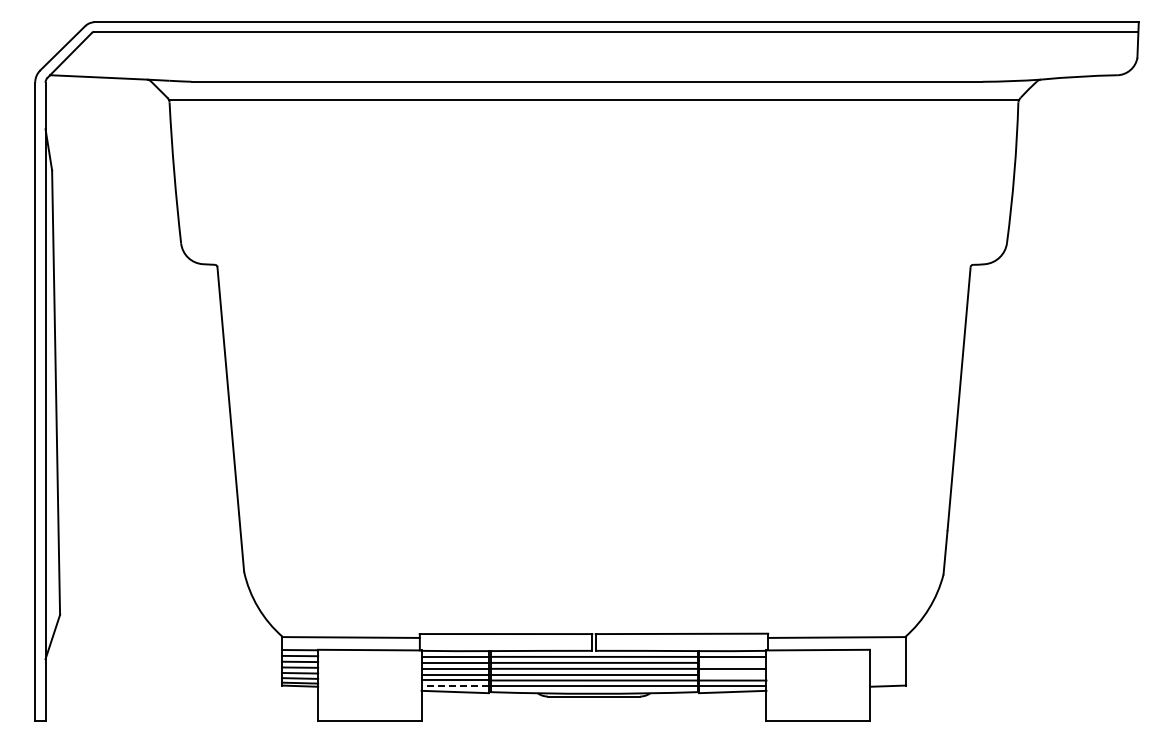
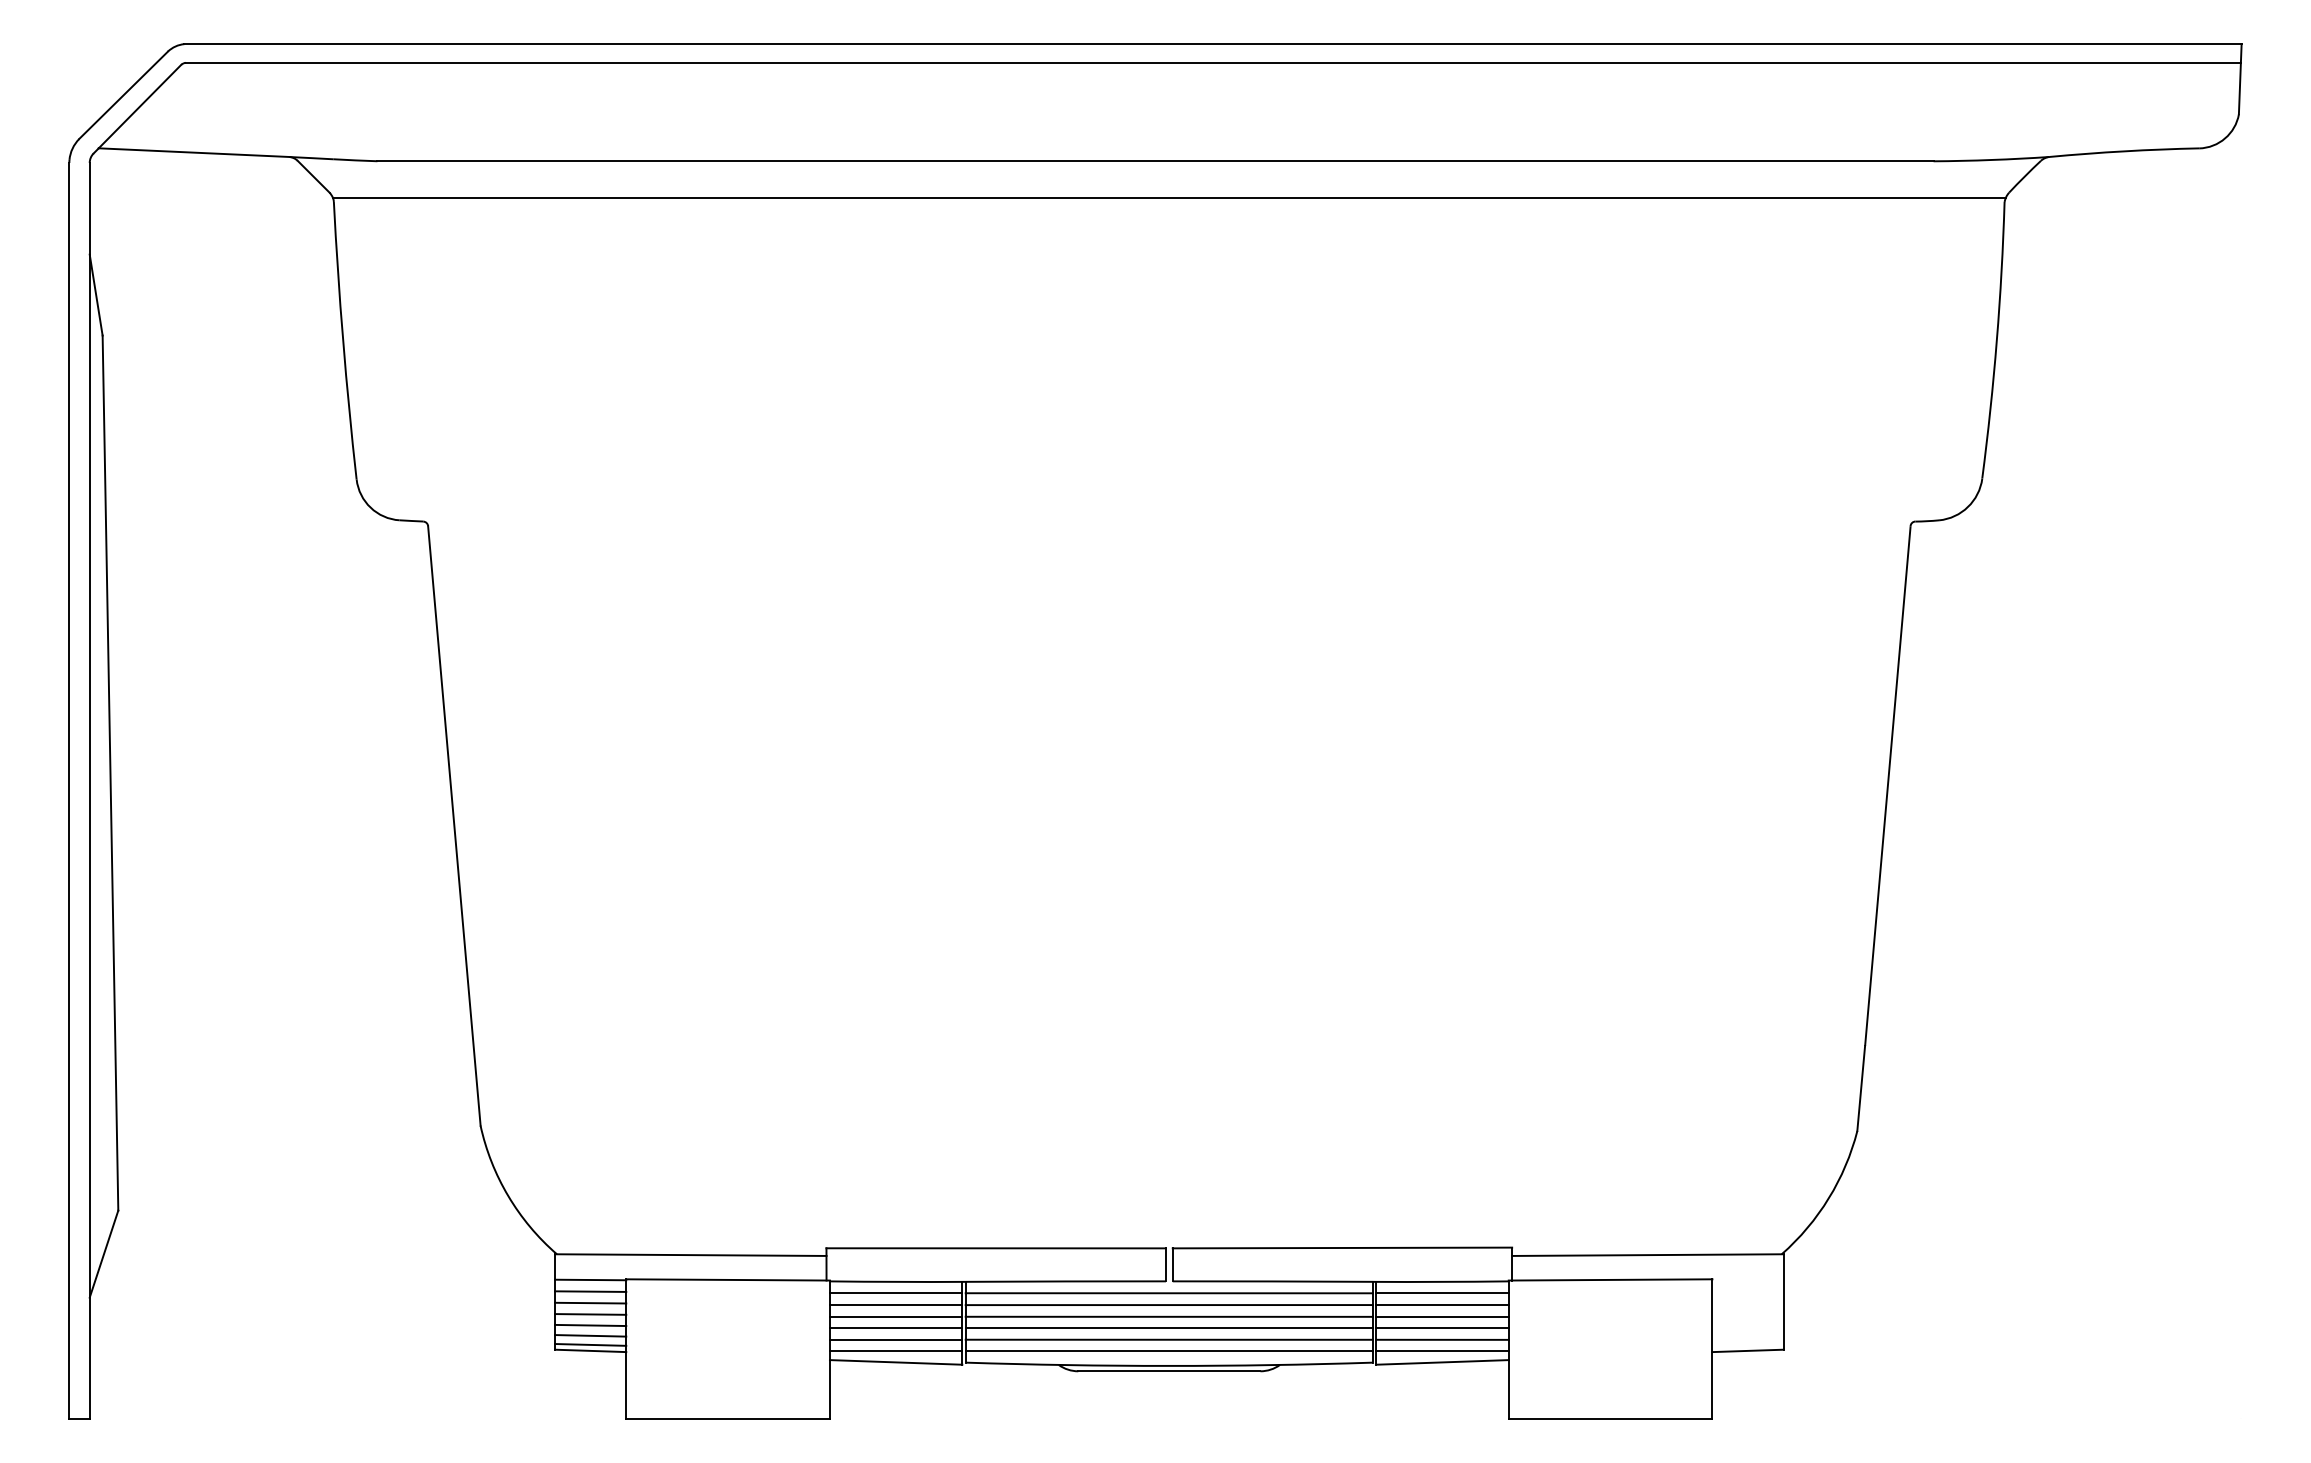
line: (732, 662) -> (1441, 1304), added
line: (732, 674) -> (1441, 1327), added
line: (455, 685) -> (896, 1349), dashed -> solid

